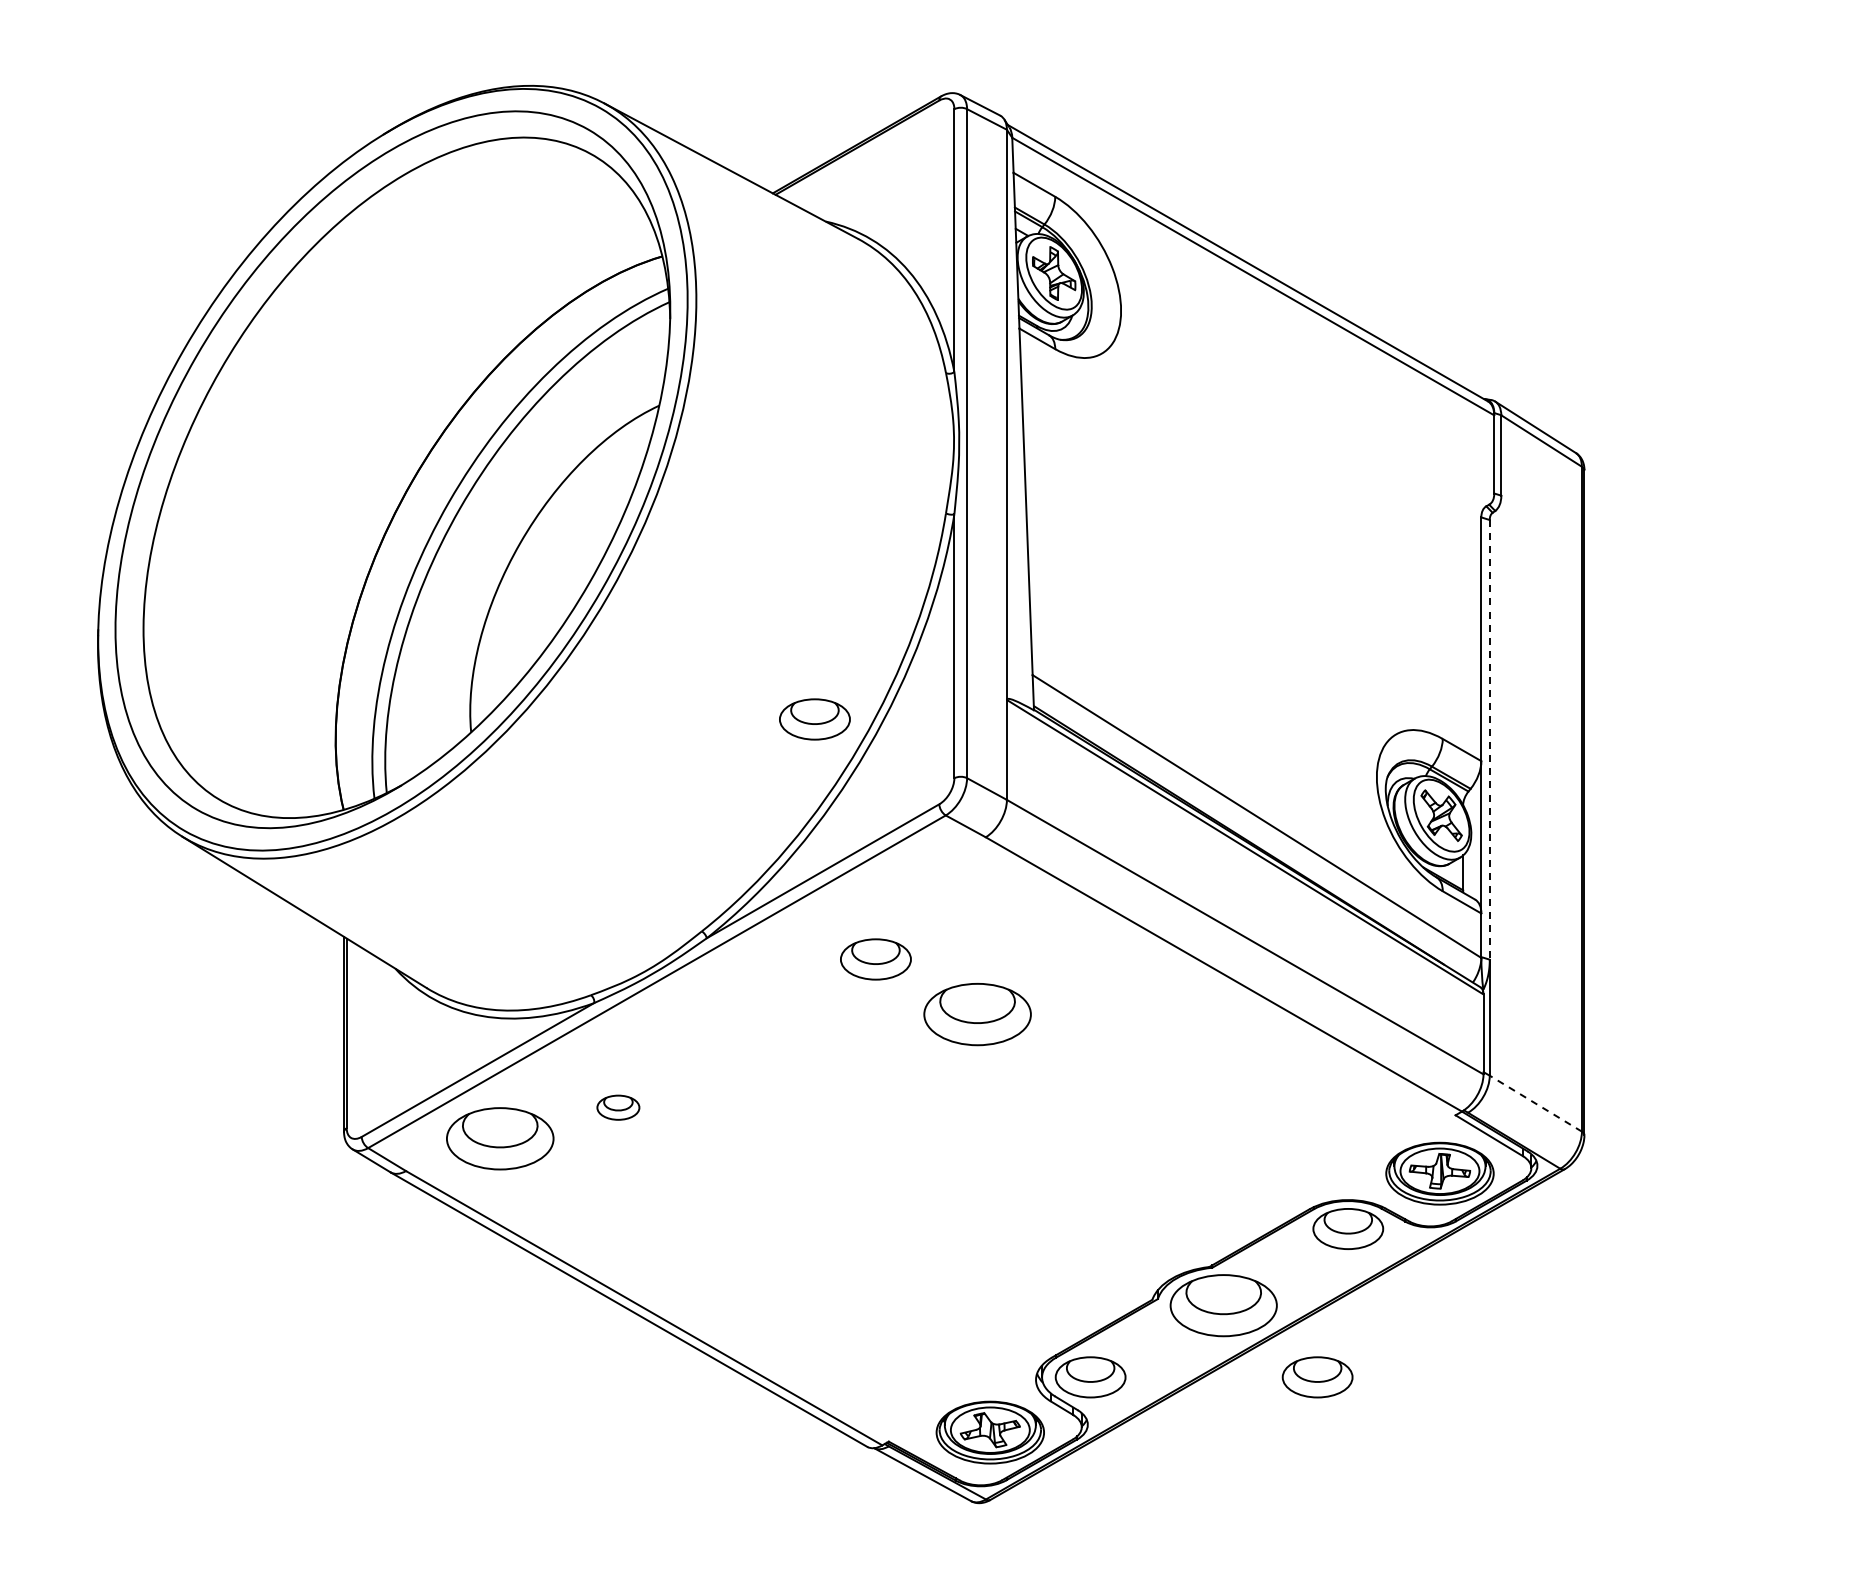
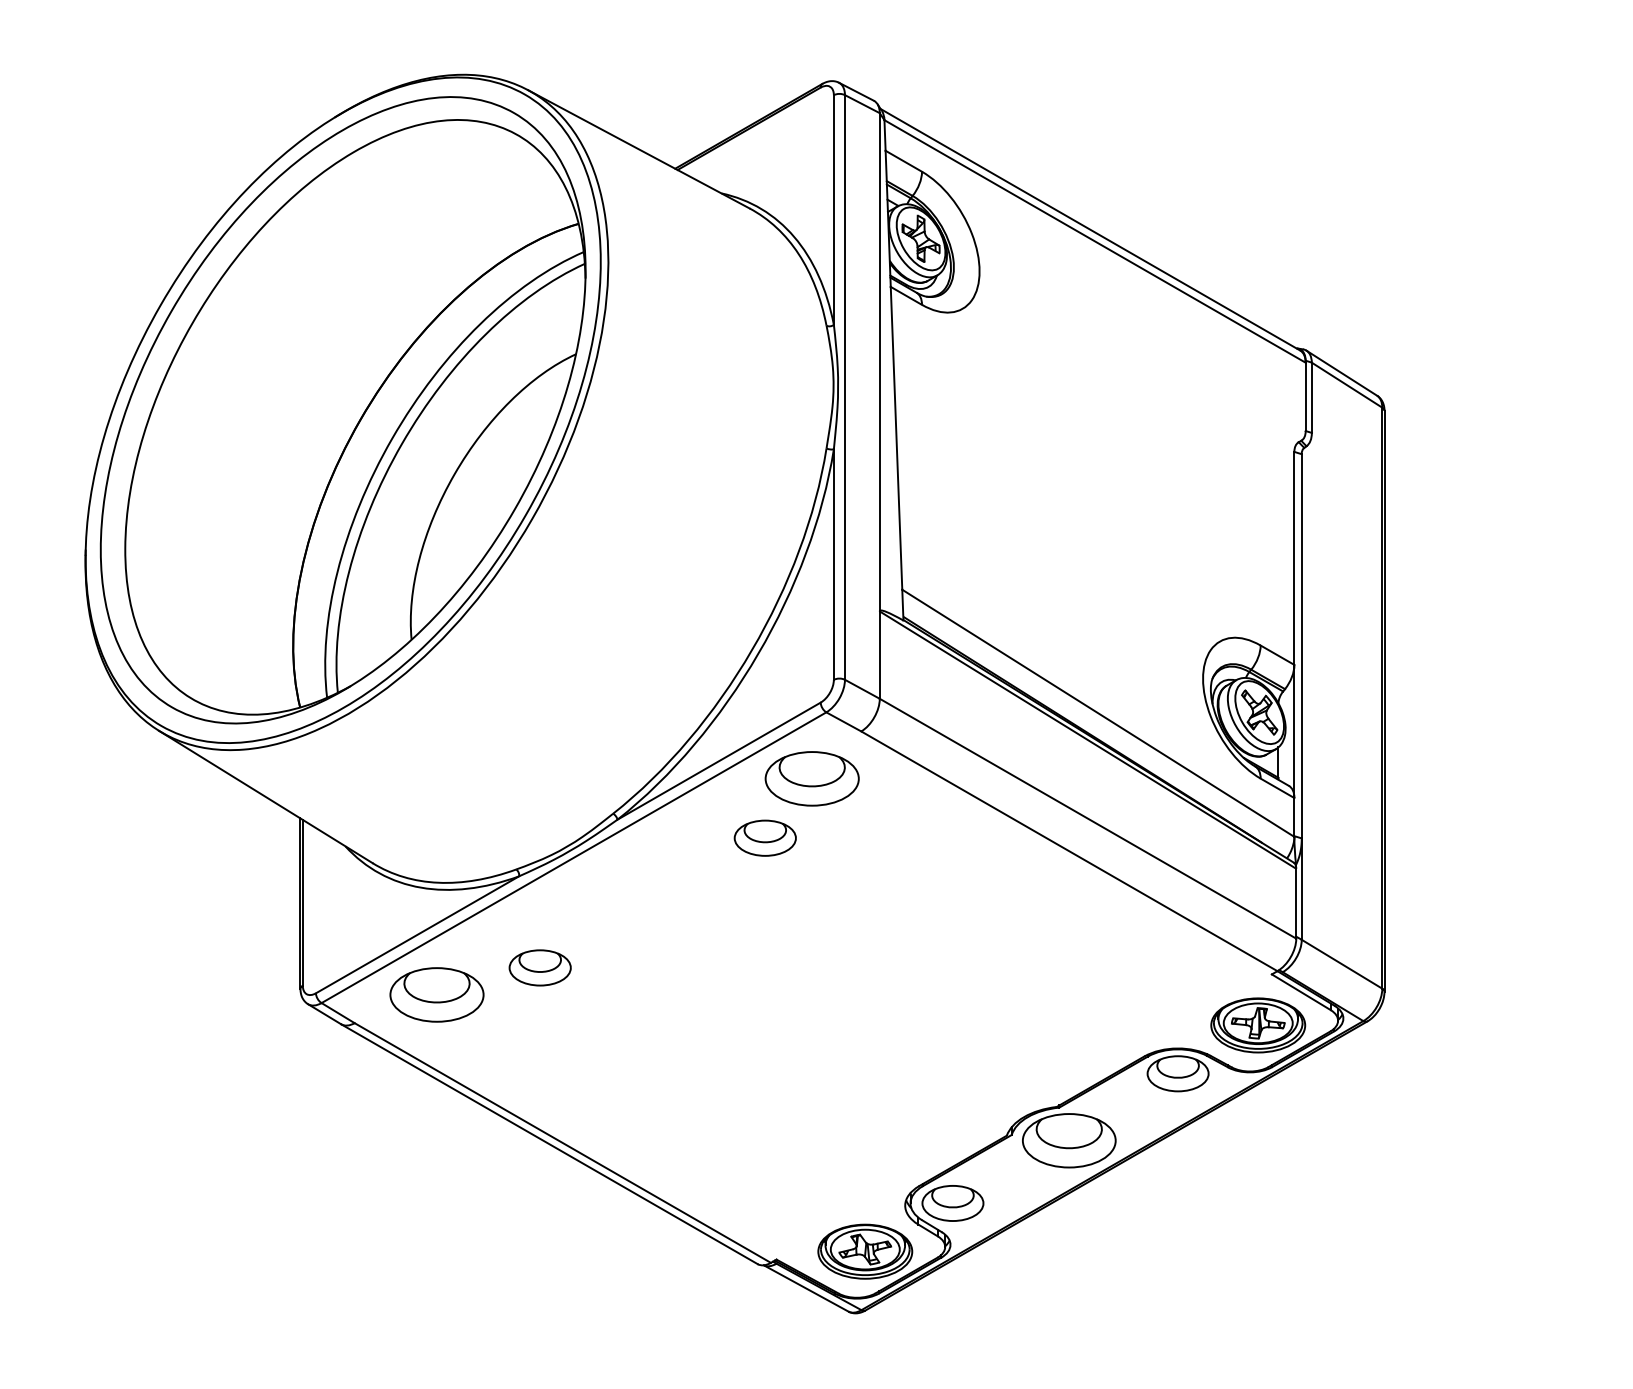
part: (814, 719) -> (711, 628), removed
line: (1489, 739) -> (1301, 645), dashed -> solid
part: (977, 1014) -> (812, 778), moved
line: (1535, 1103) -> (1341, 964), dashed -> solid
part: (618, 1107) -> (540, 967), size x1.67
part: (1317, 1377) -> (1151, 1203), removed

